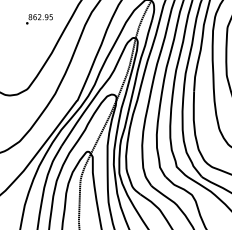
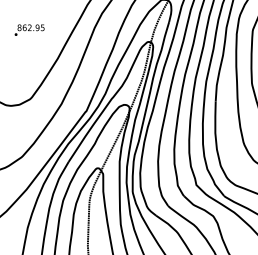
text: (39, 19) -> (29, 30), moved

